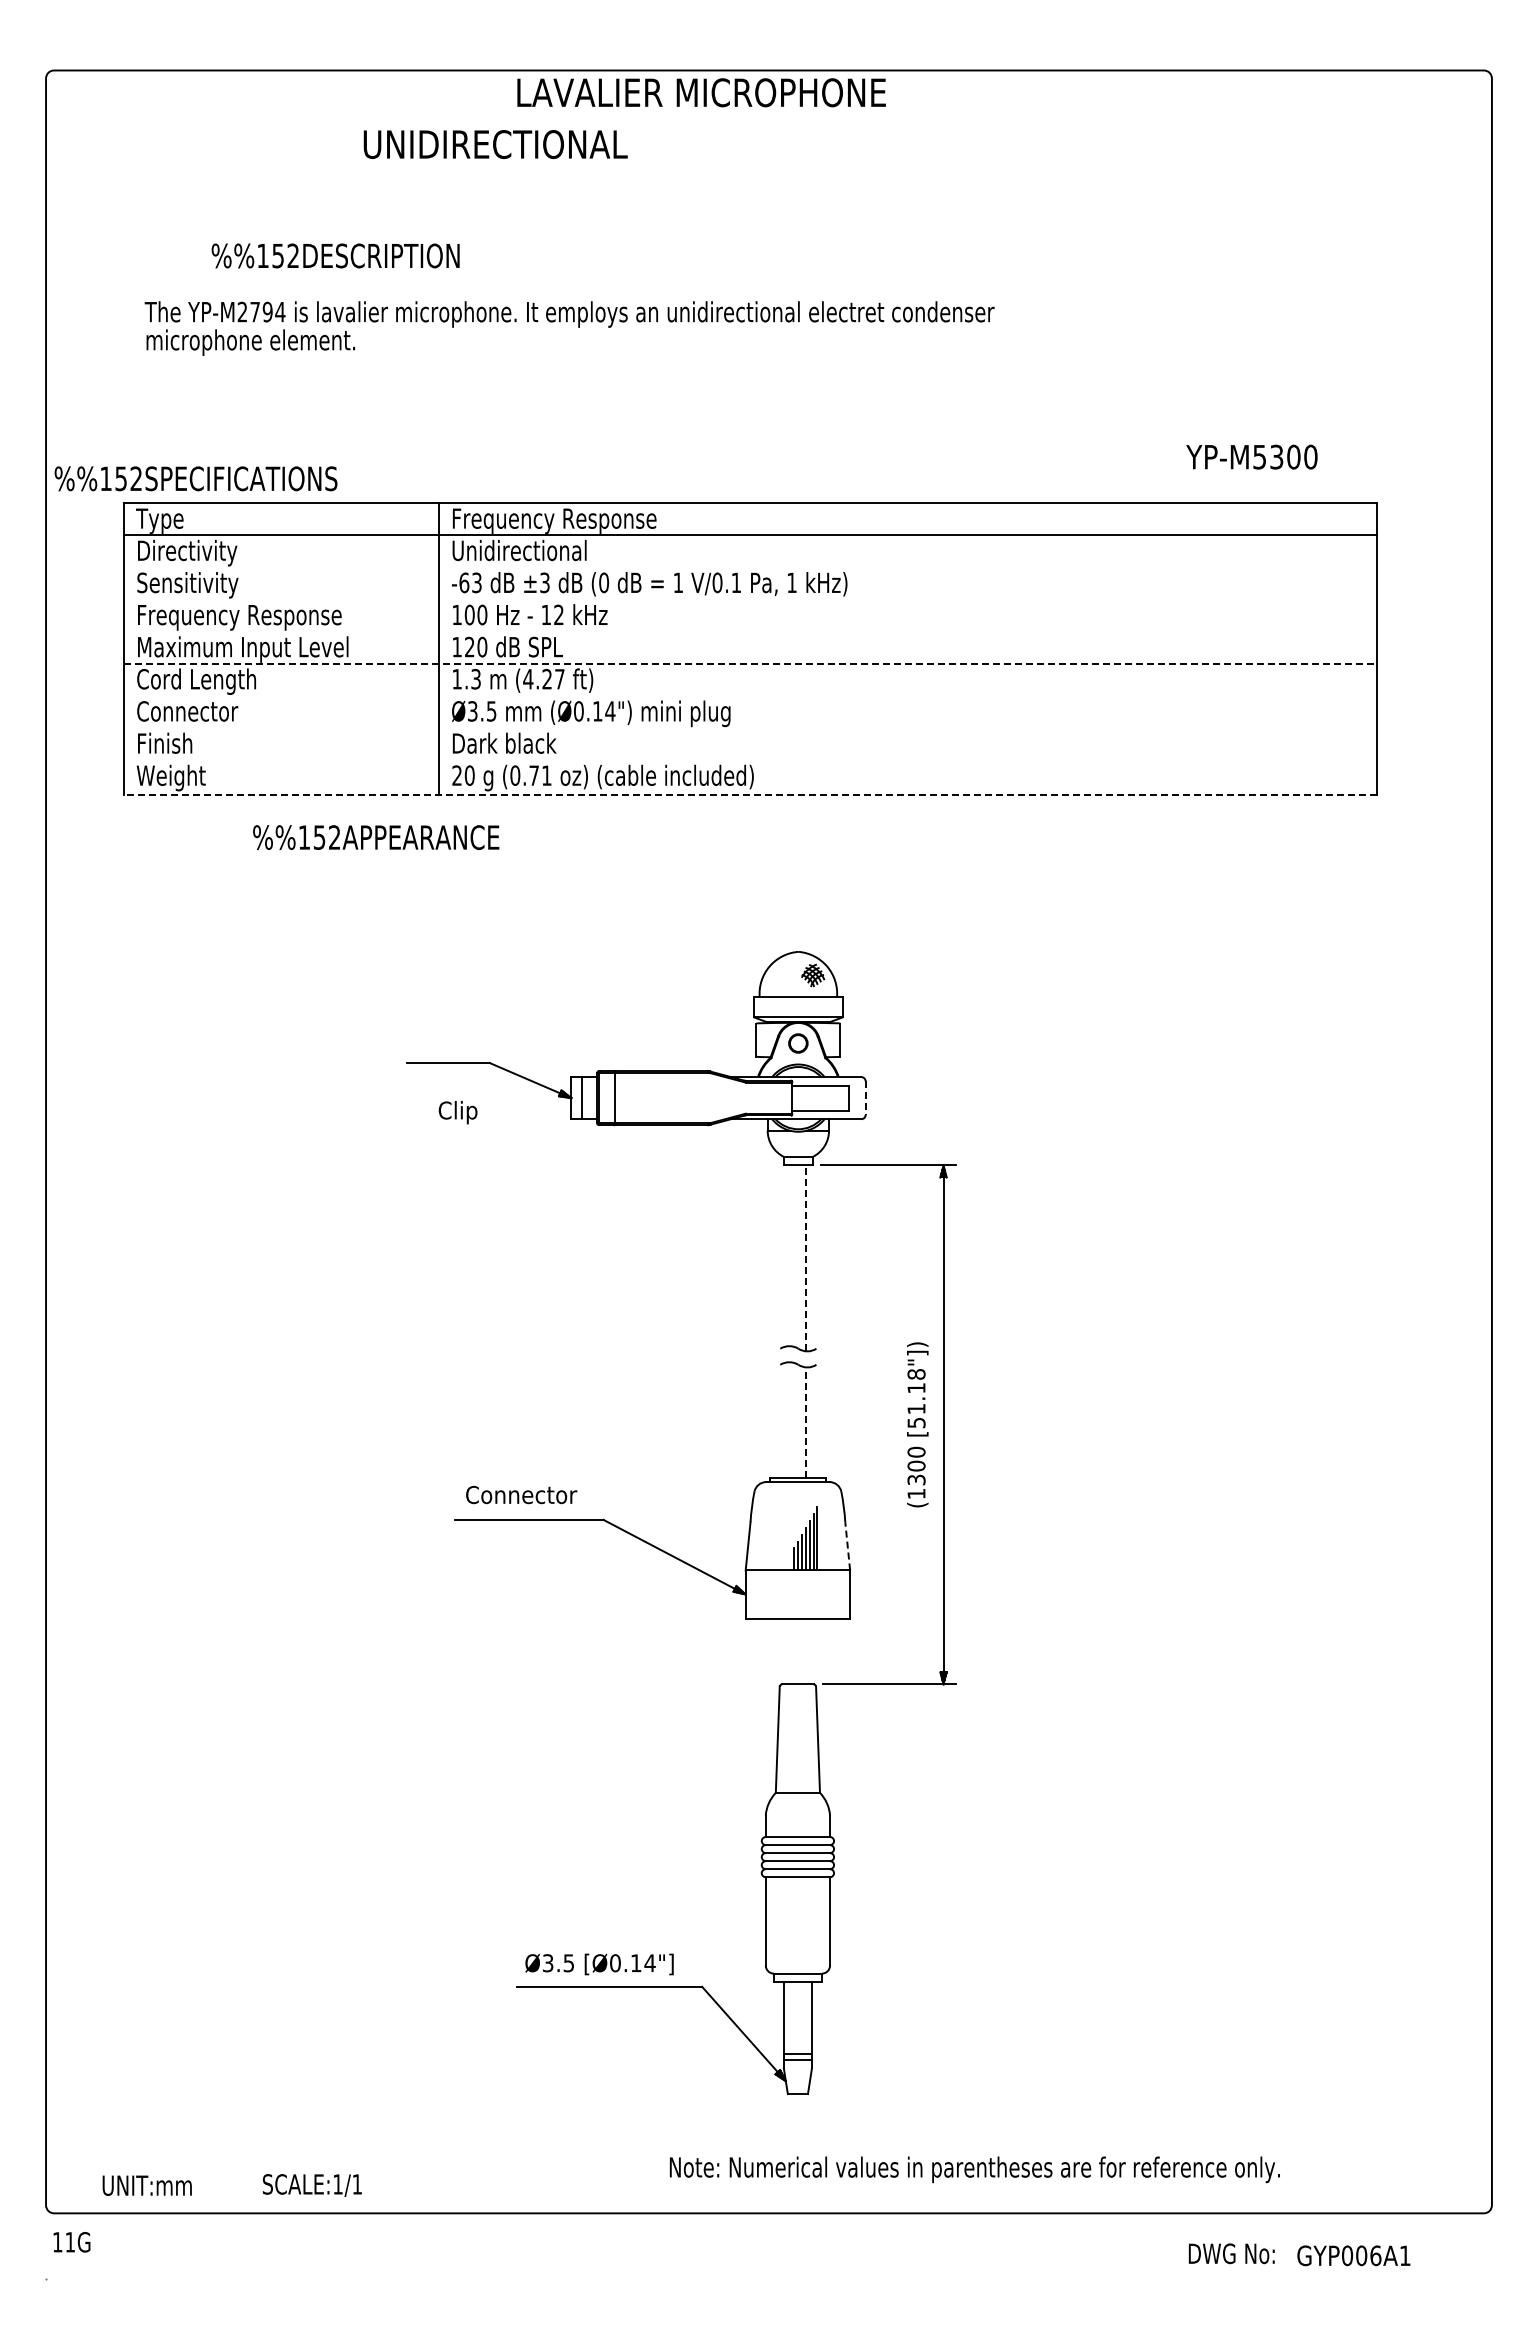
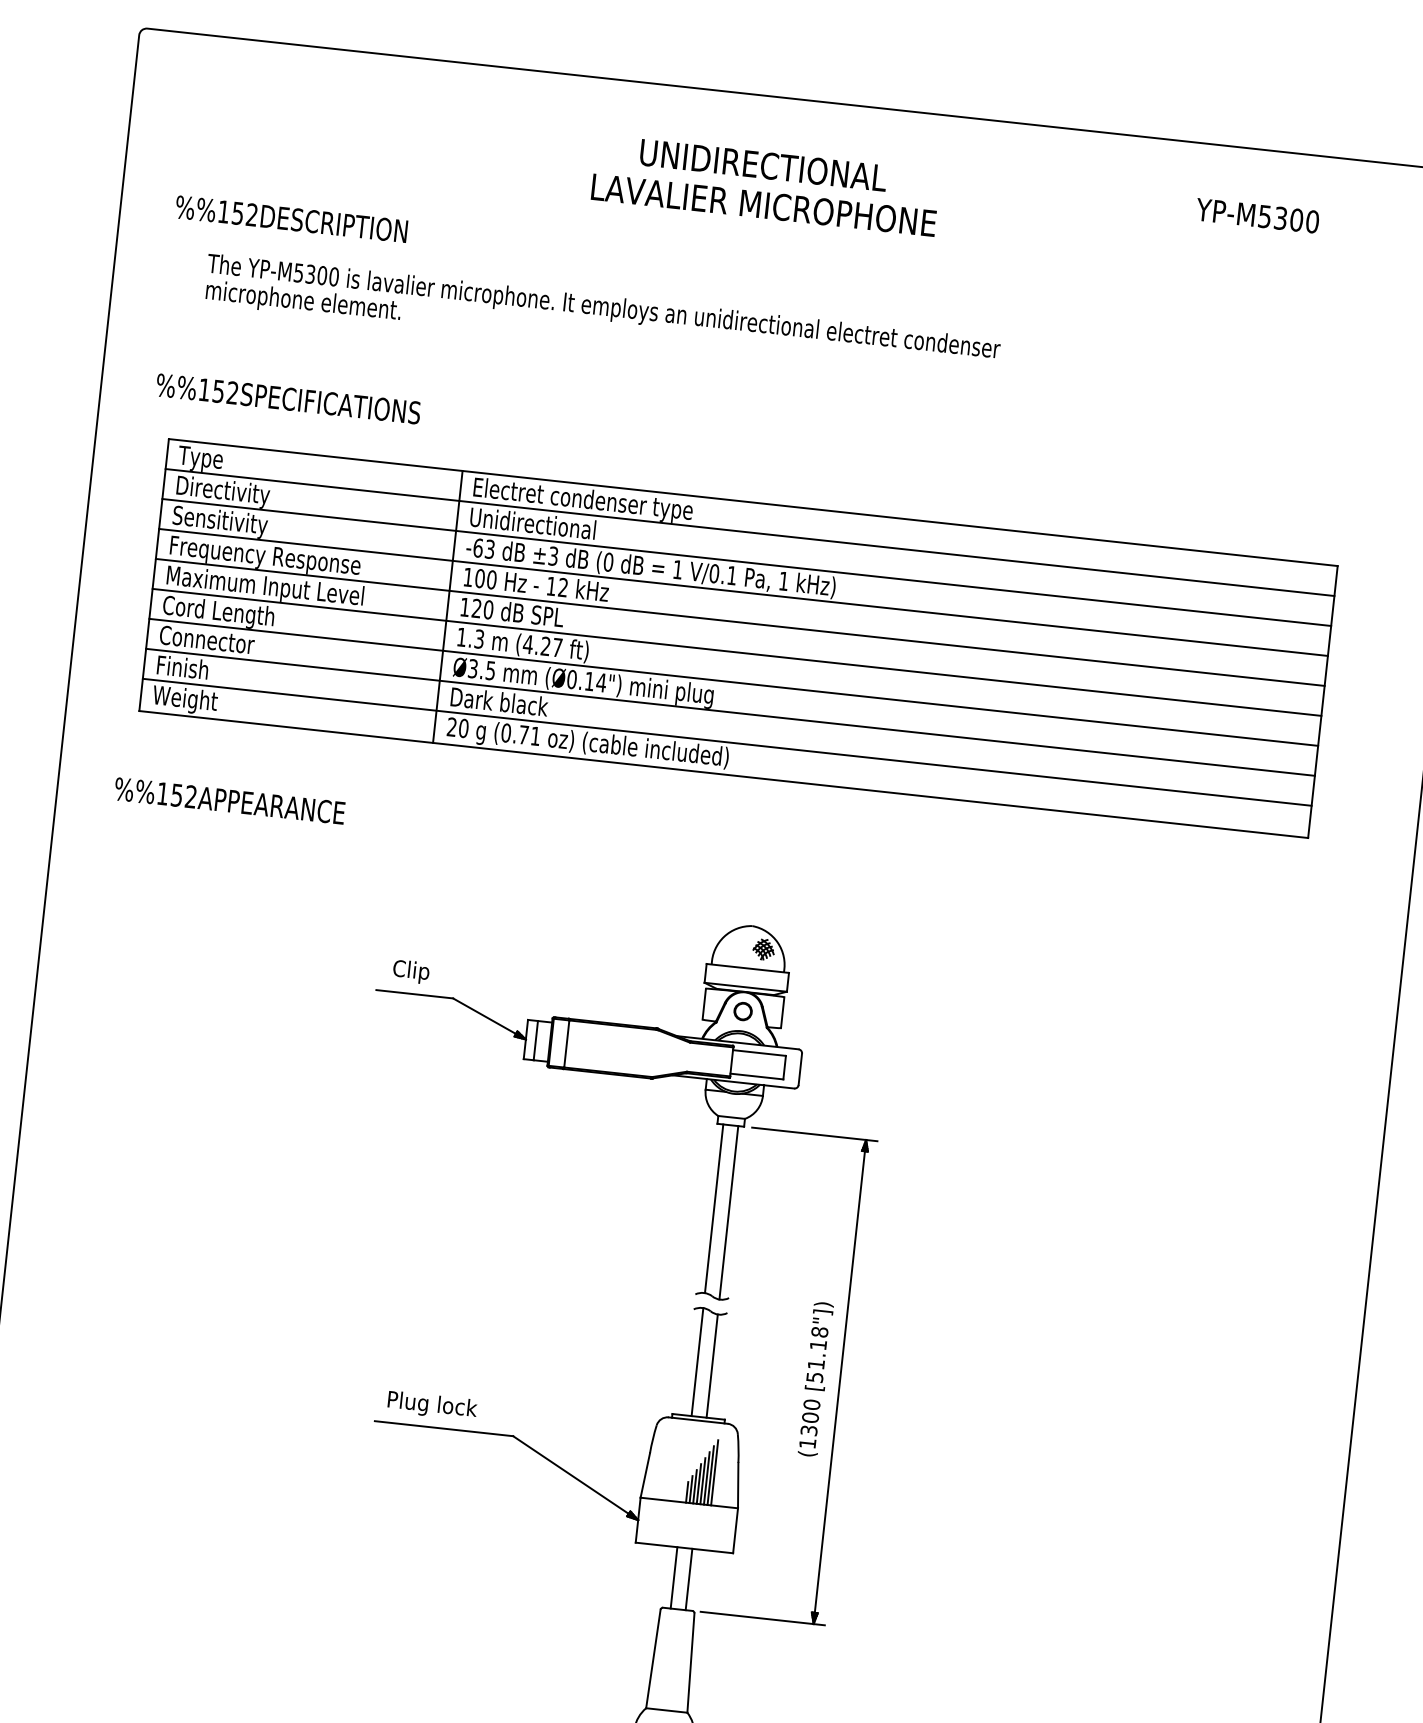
text: (701, 92) -> (763, 205), moved
text: (495, 144) -> (763, 165), moved
text: (335, 255) -> (291, 218), moved
text: (261, 311) -> (316, 274), YP-M2794 -> YP-M5300
text: (1251, 456) -> (1257, 215), moved
text: (195, 478) -> (287, 398), moved
text: (570, 520) -> (583, 500), Frequency Response -> Electret condenser type
line: (750, 567) -> (746, 562), added
line: (750, 599) -> (743, 592), added
line: (750, 631) -> (740, 622), added
line: (750, 663) -> (736, 652), dashed -> solid
line: (750, 695) -> (733, 682), added
line: (750, 727) -> (730, 711), added
line: (750, 760) -> (727, 742), added
line: (750, 794) -> (723, 774), dashed -> solid
text: (376, 837) -> (230, 801), moved
line: (865, 1098) -> (800, 1069), dashed -> solid
text: (457, 1112) -> (410, 971), moved
line: (790, 1255) -> (714, 1208), added
line: (806, 1258) -> (728, 1212), dashed -> solid
line: (790, 1420) -> (697, 1362), added
line: (806, 1422) -> (712, 1365), dashed -> solid
text: (521, 1496) -> (438, 1406), Connector -> Plug lock
line: (821, 1535) -> (714, 1472), added
line: (847, 1545) -> (738, 1484), dashed -> solid
line: (790, 1651) -> (674, 1577), added
line: (806, 1651) -> (689, 1579), added

